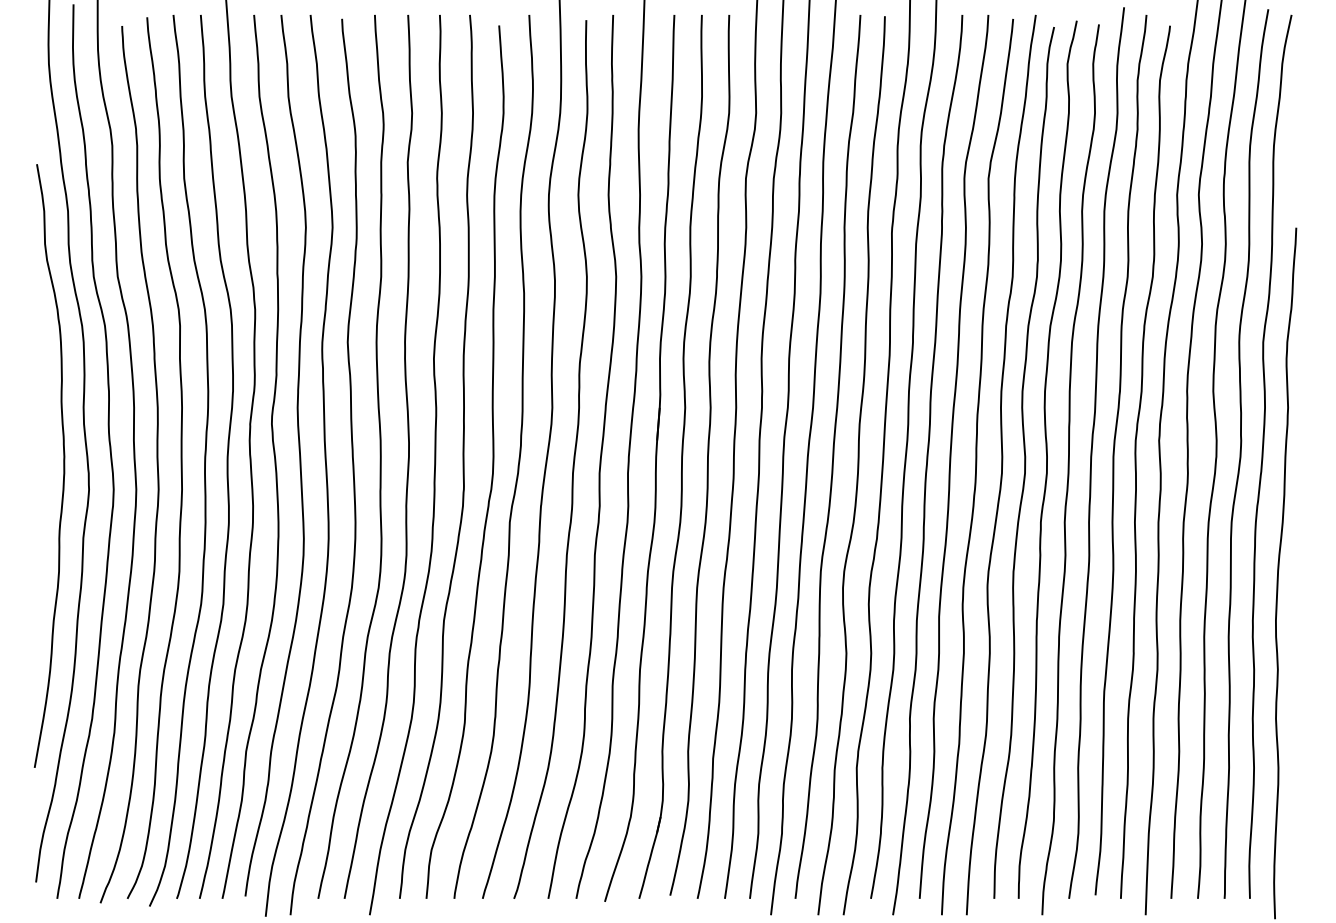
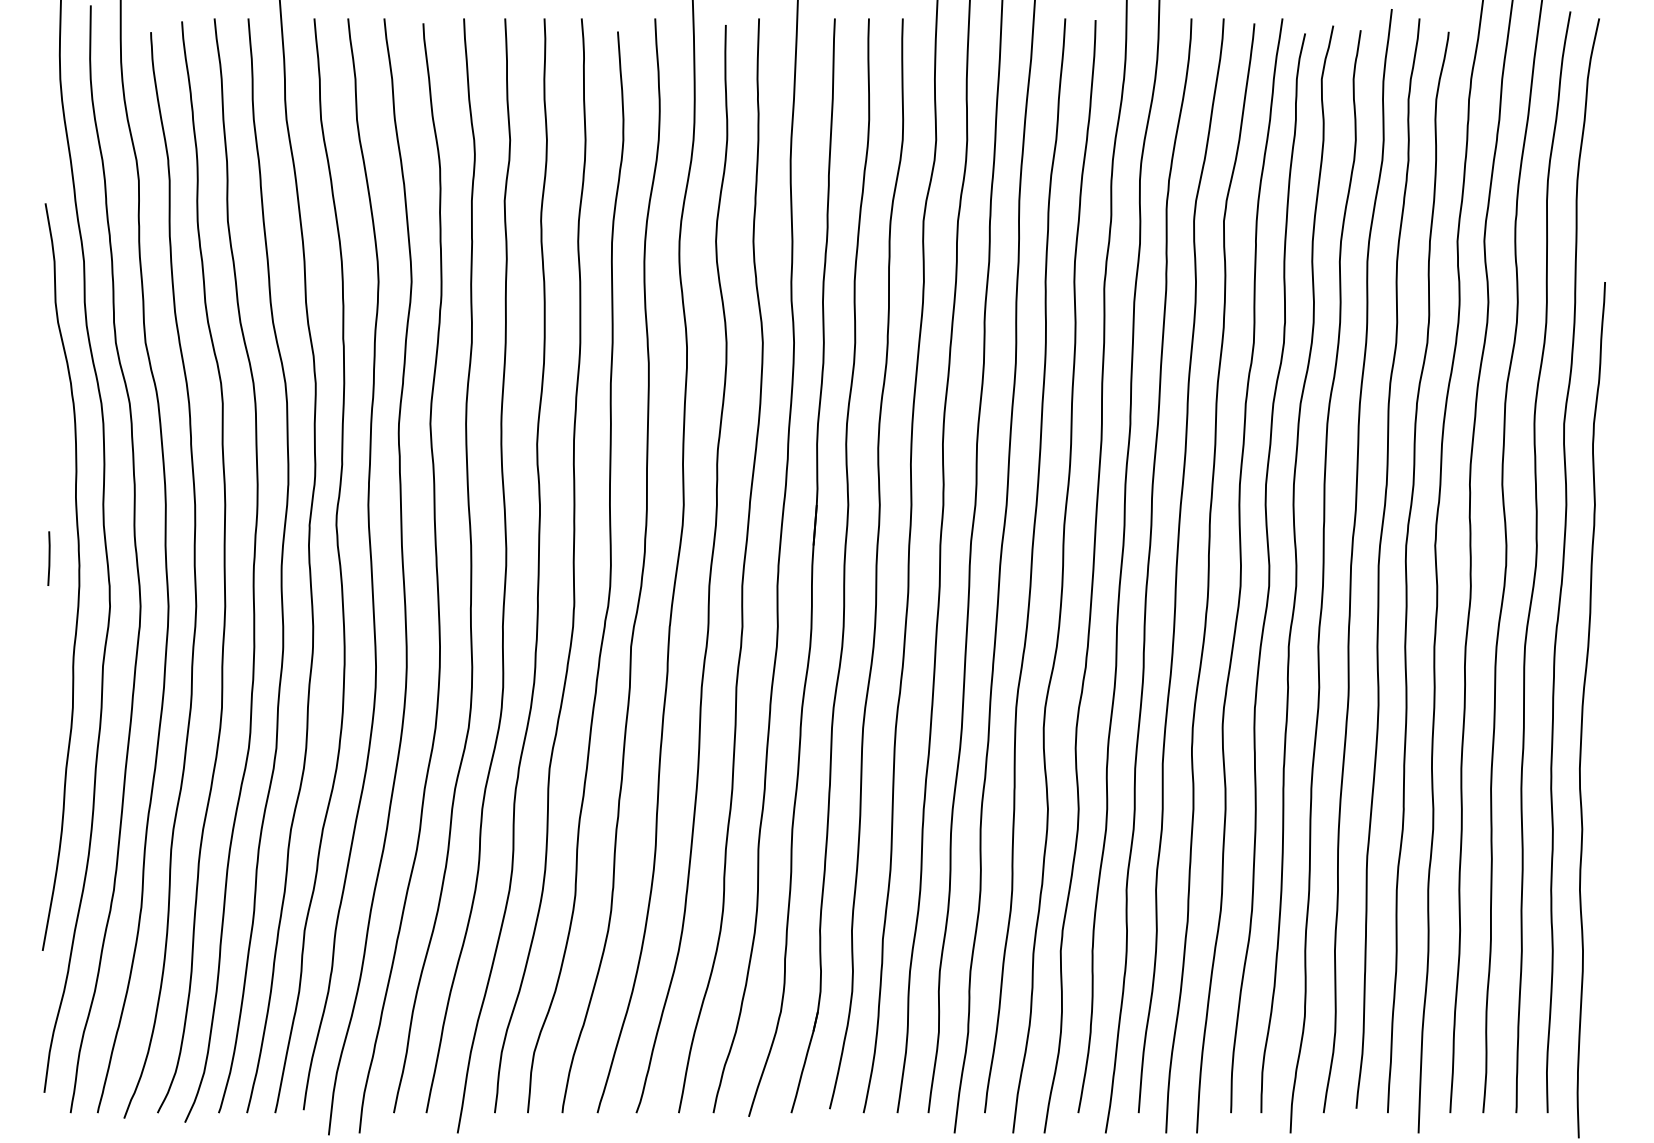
line: (39, 451) -> (48, 559), added

